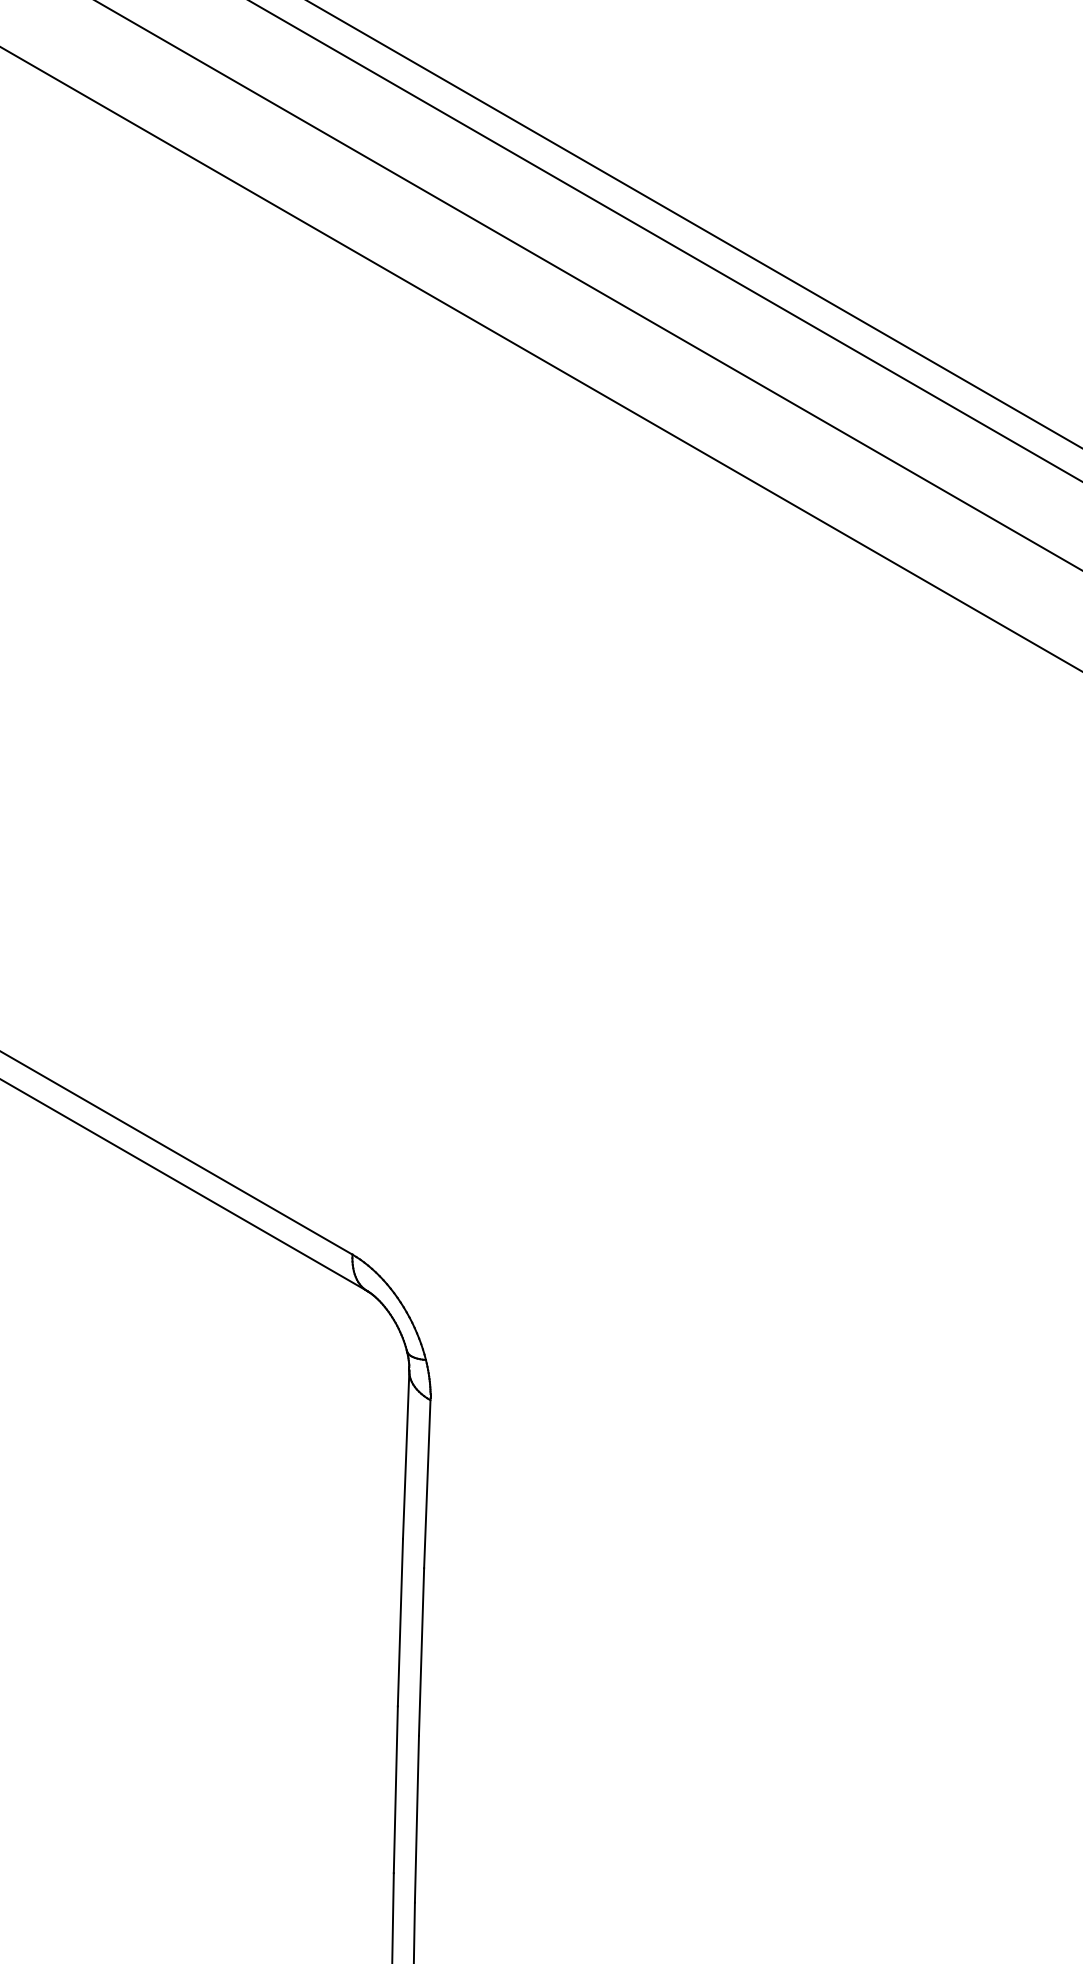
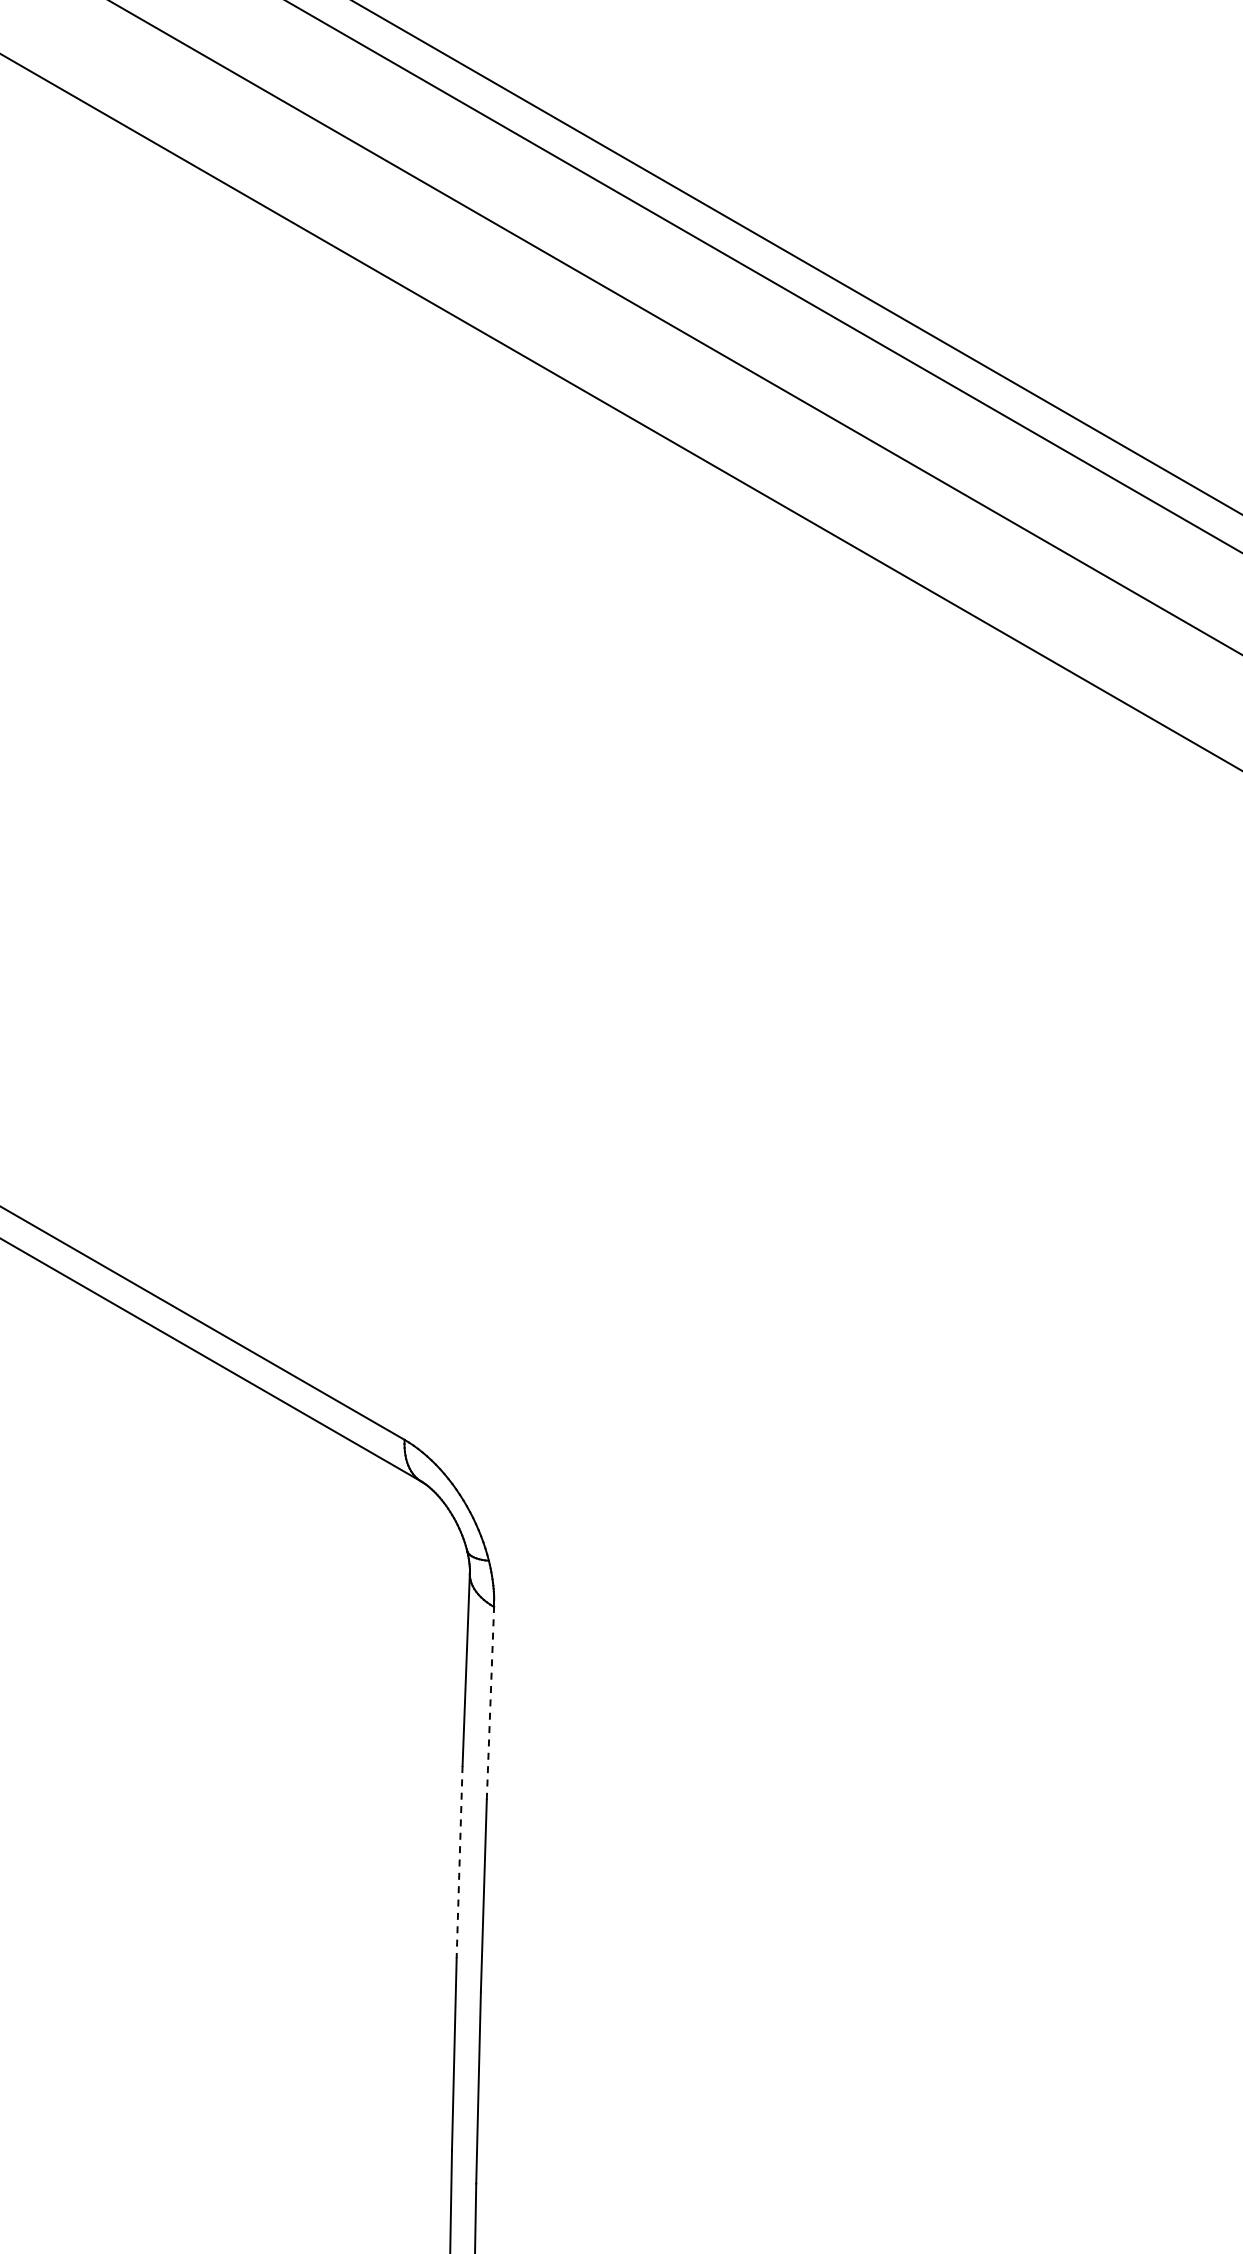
line: (427, 1483) -> (490, 1702), solid -> dashed
line: (400, 1622) -> (459, 1862), solid -> dashed

